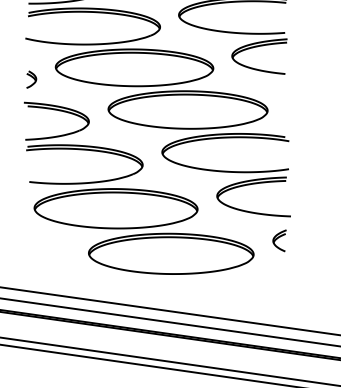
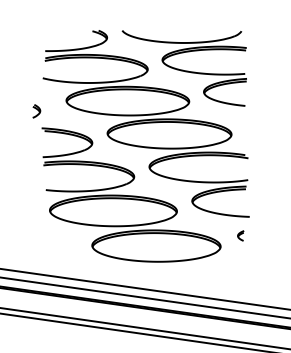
part: (31, 79) -> (36, 111), moved
part: (279, 240) -> (240, 235), size x0.6

